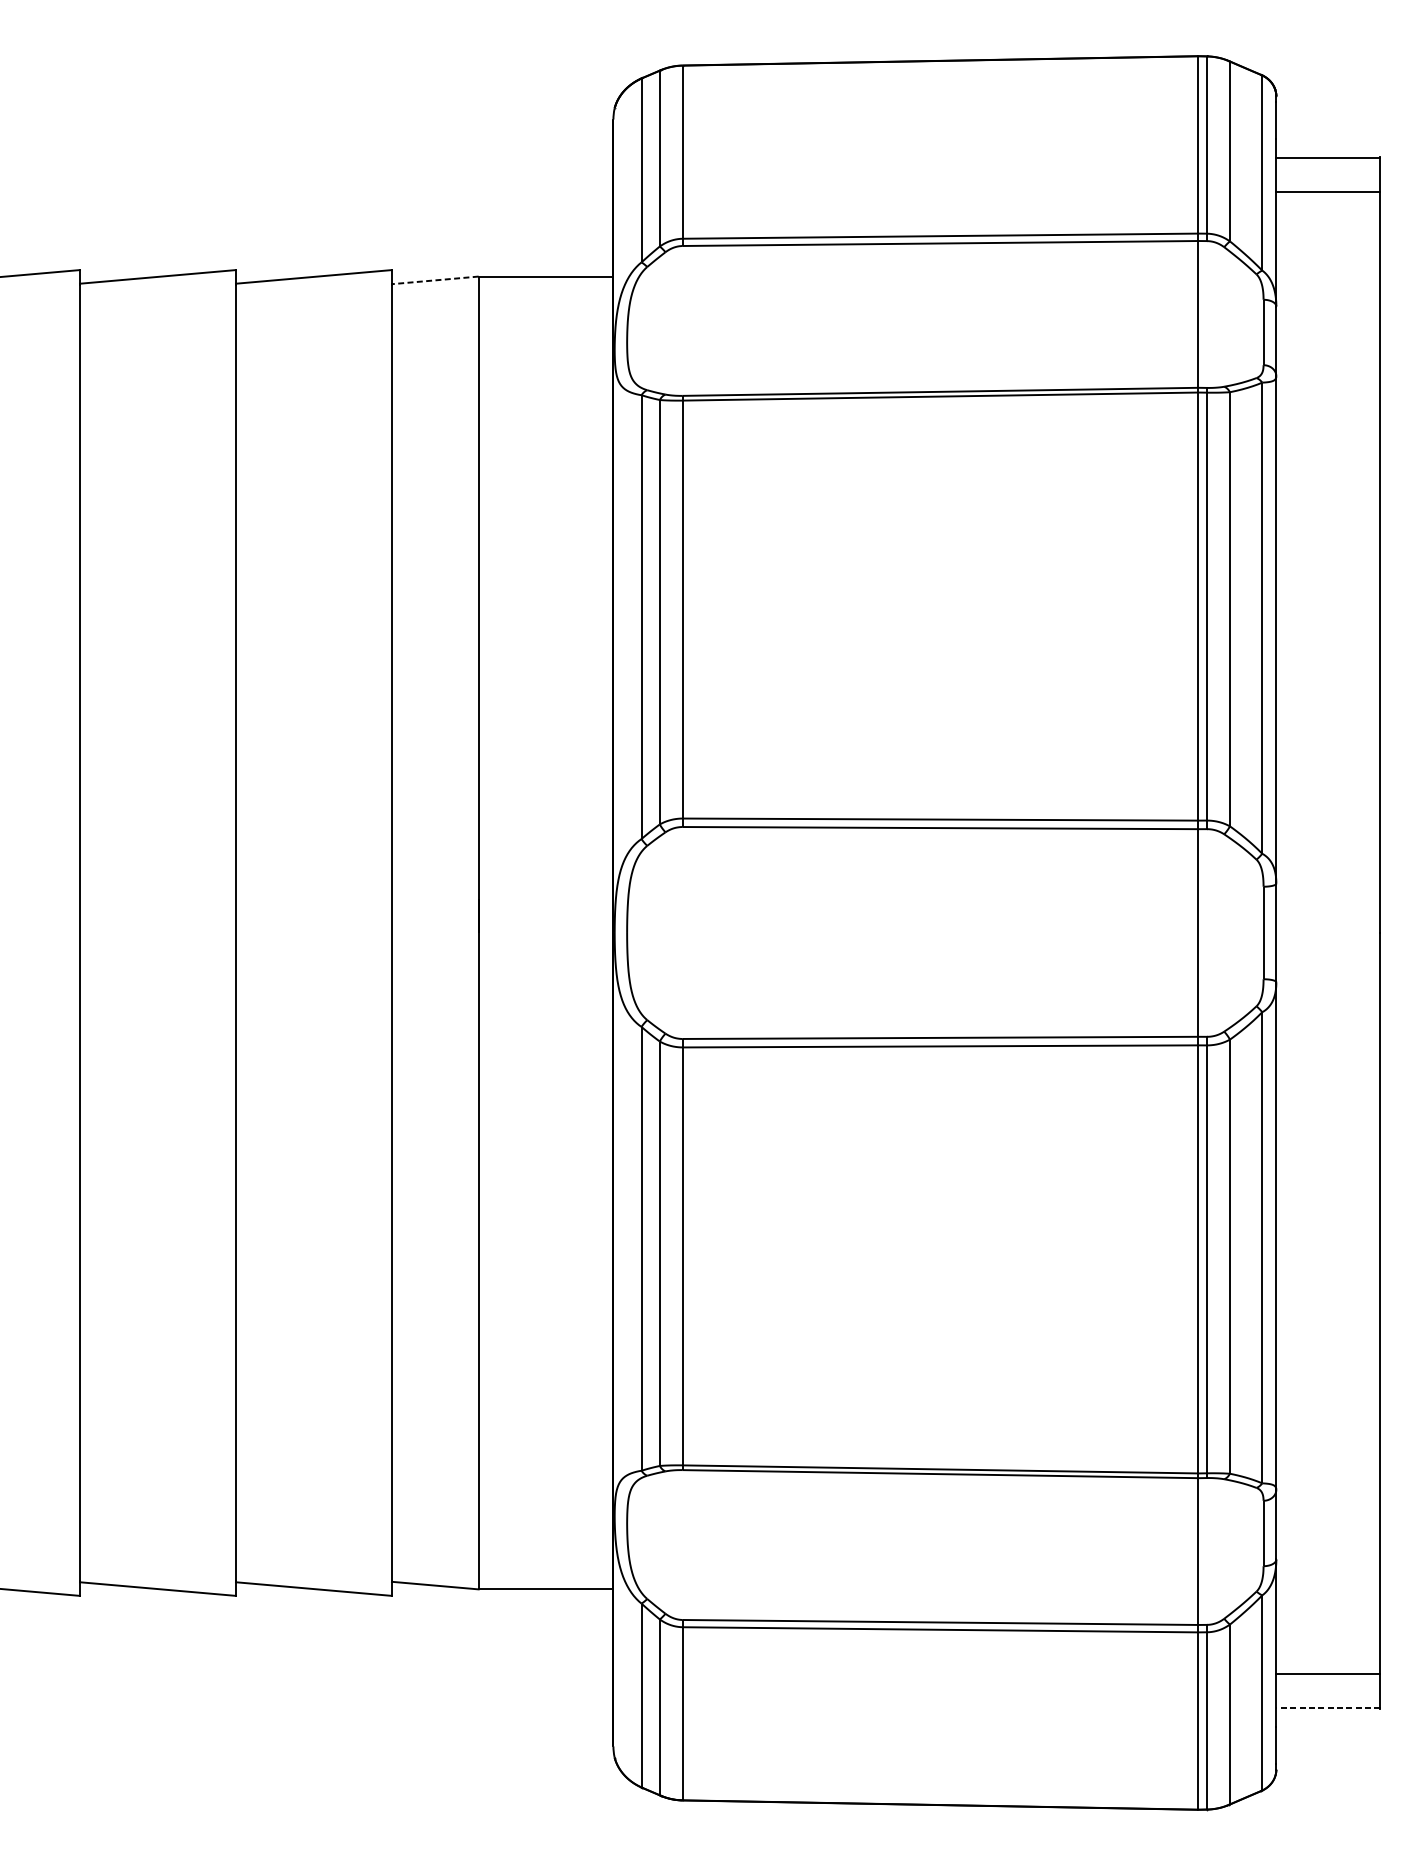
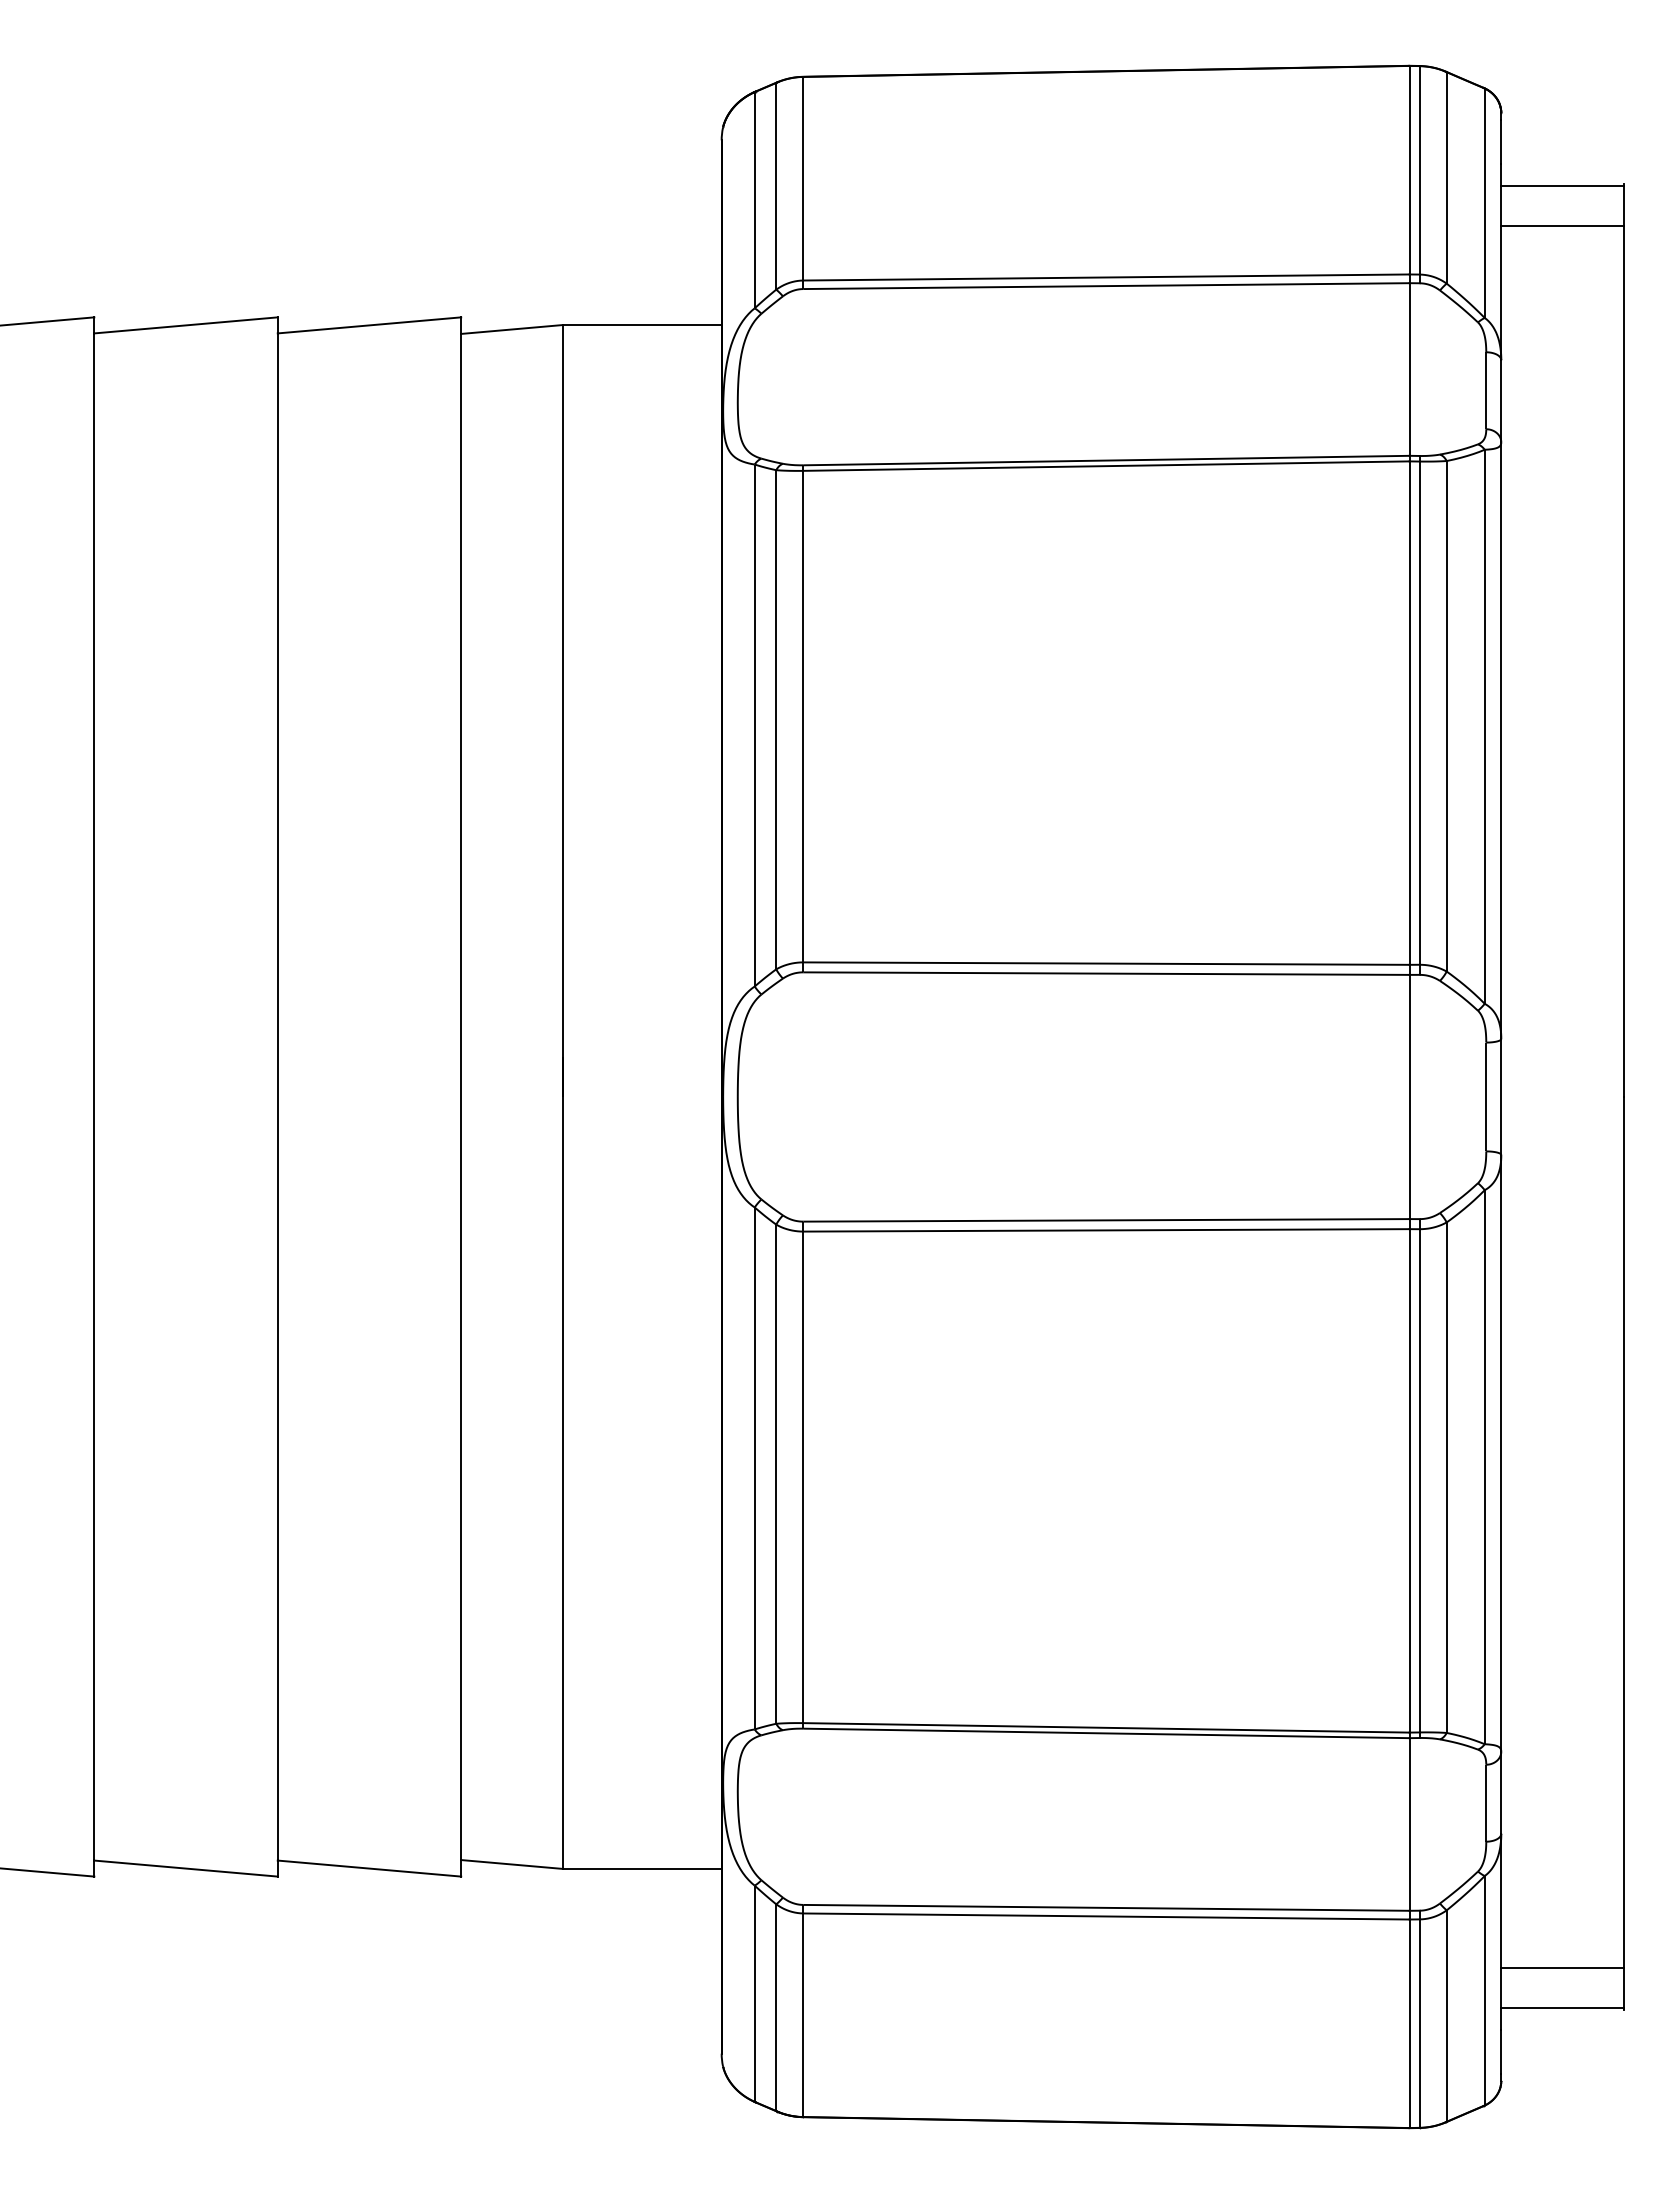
line: (434, 280) -> (511, 329), dashed -> solid
line: (1327, 1708) -> (1561, 2008), dashed -> solid

